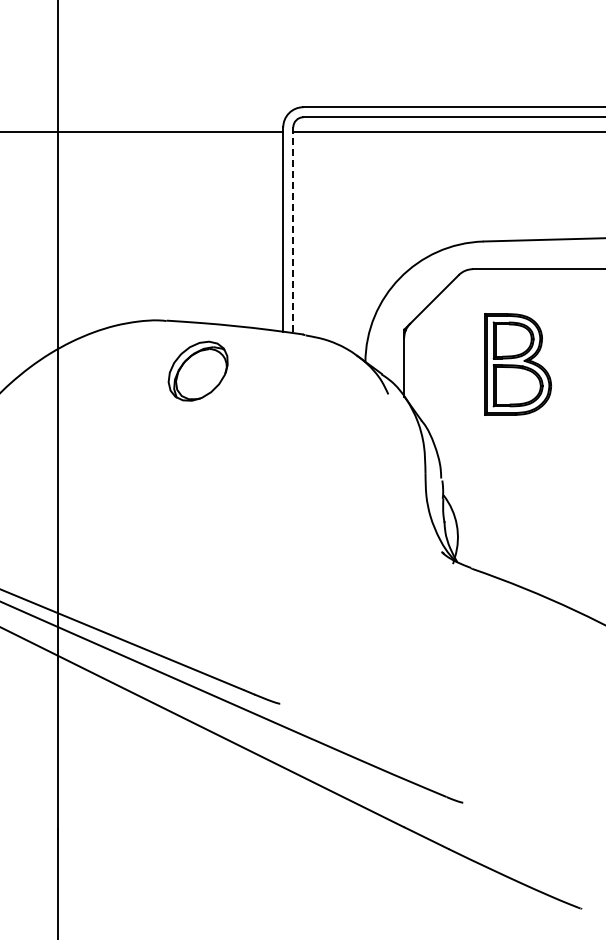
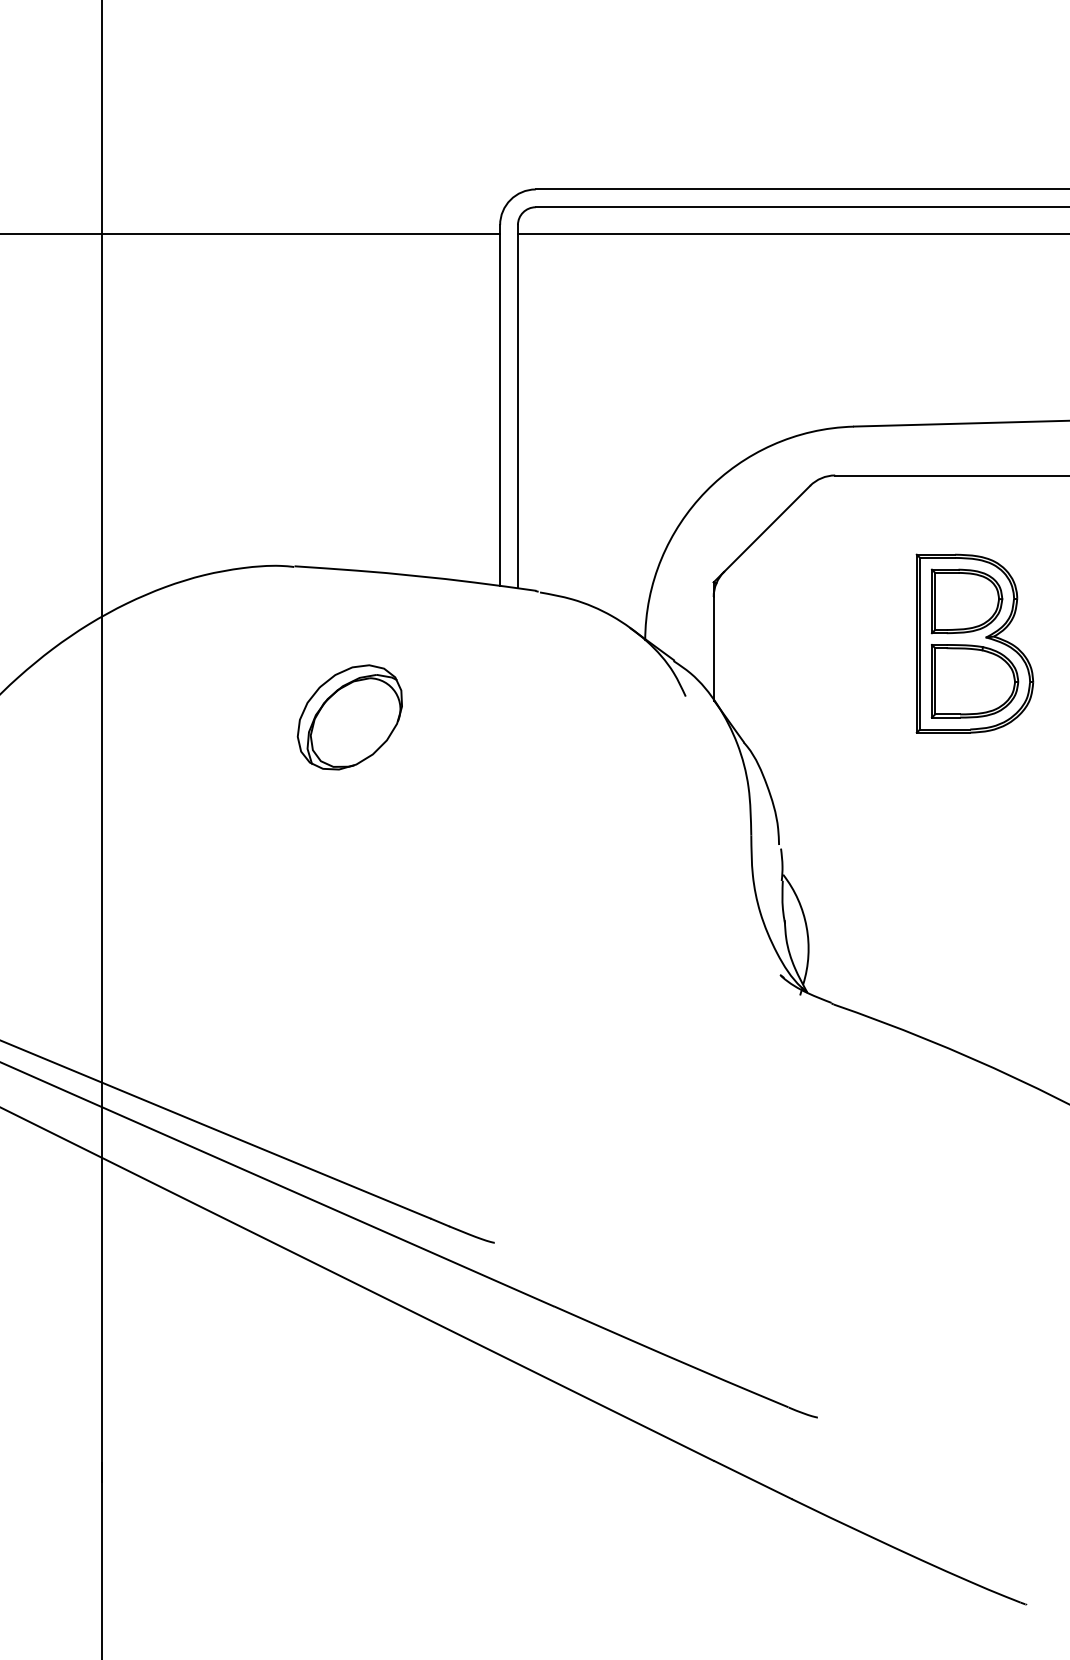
line: (293, 230) -> (518, 407), dashed -> solid
part: (518, 364) -> (975, 643), moved
part: (197, 370) -> (348, 716), moved

